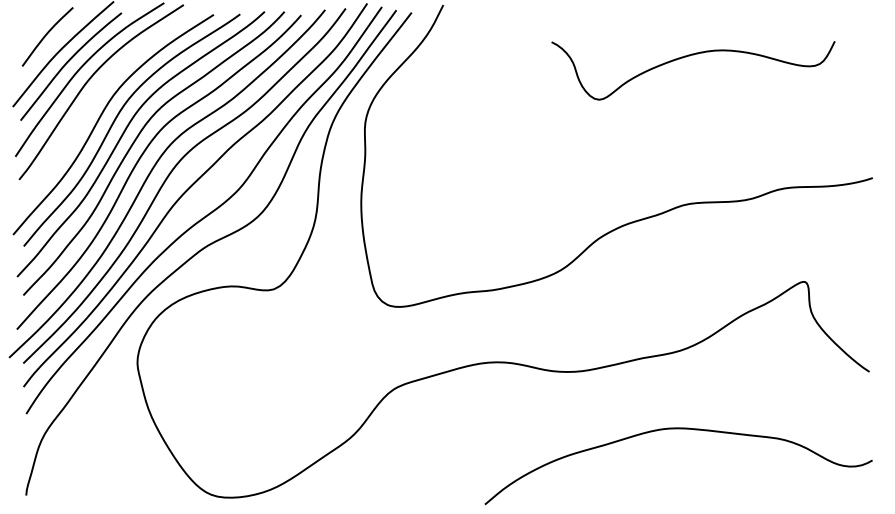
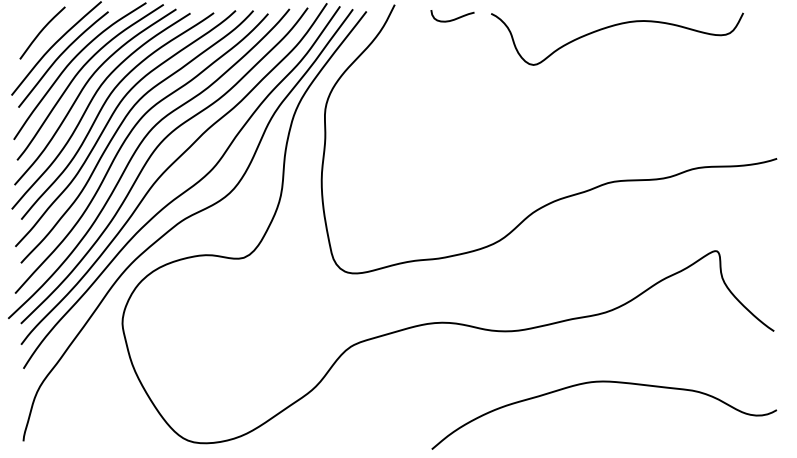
curve: (507, 21) -> (451, 19), added
curve: (689, 56) -> (613, 26), moved
curve: (92, 102) -> (82, 91), added

